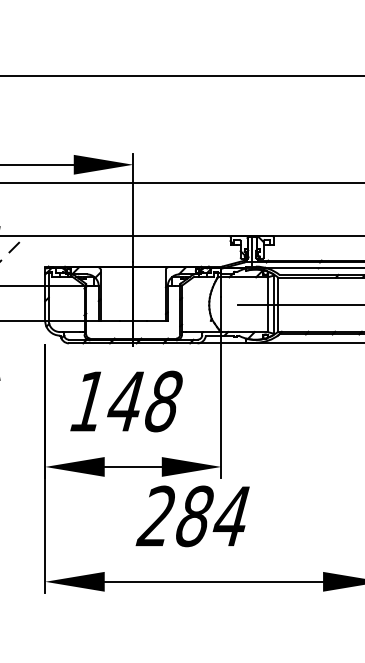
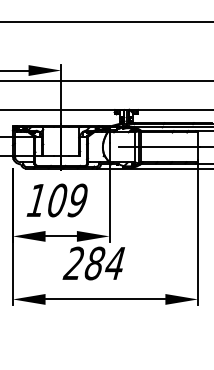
text: (144, 401) -> (67, 200), 148 -> 109

